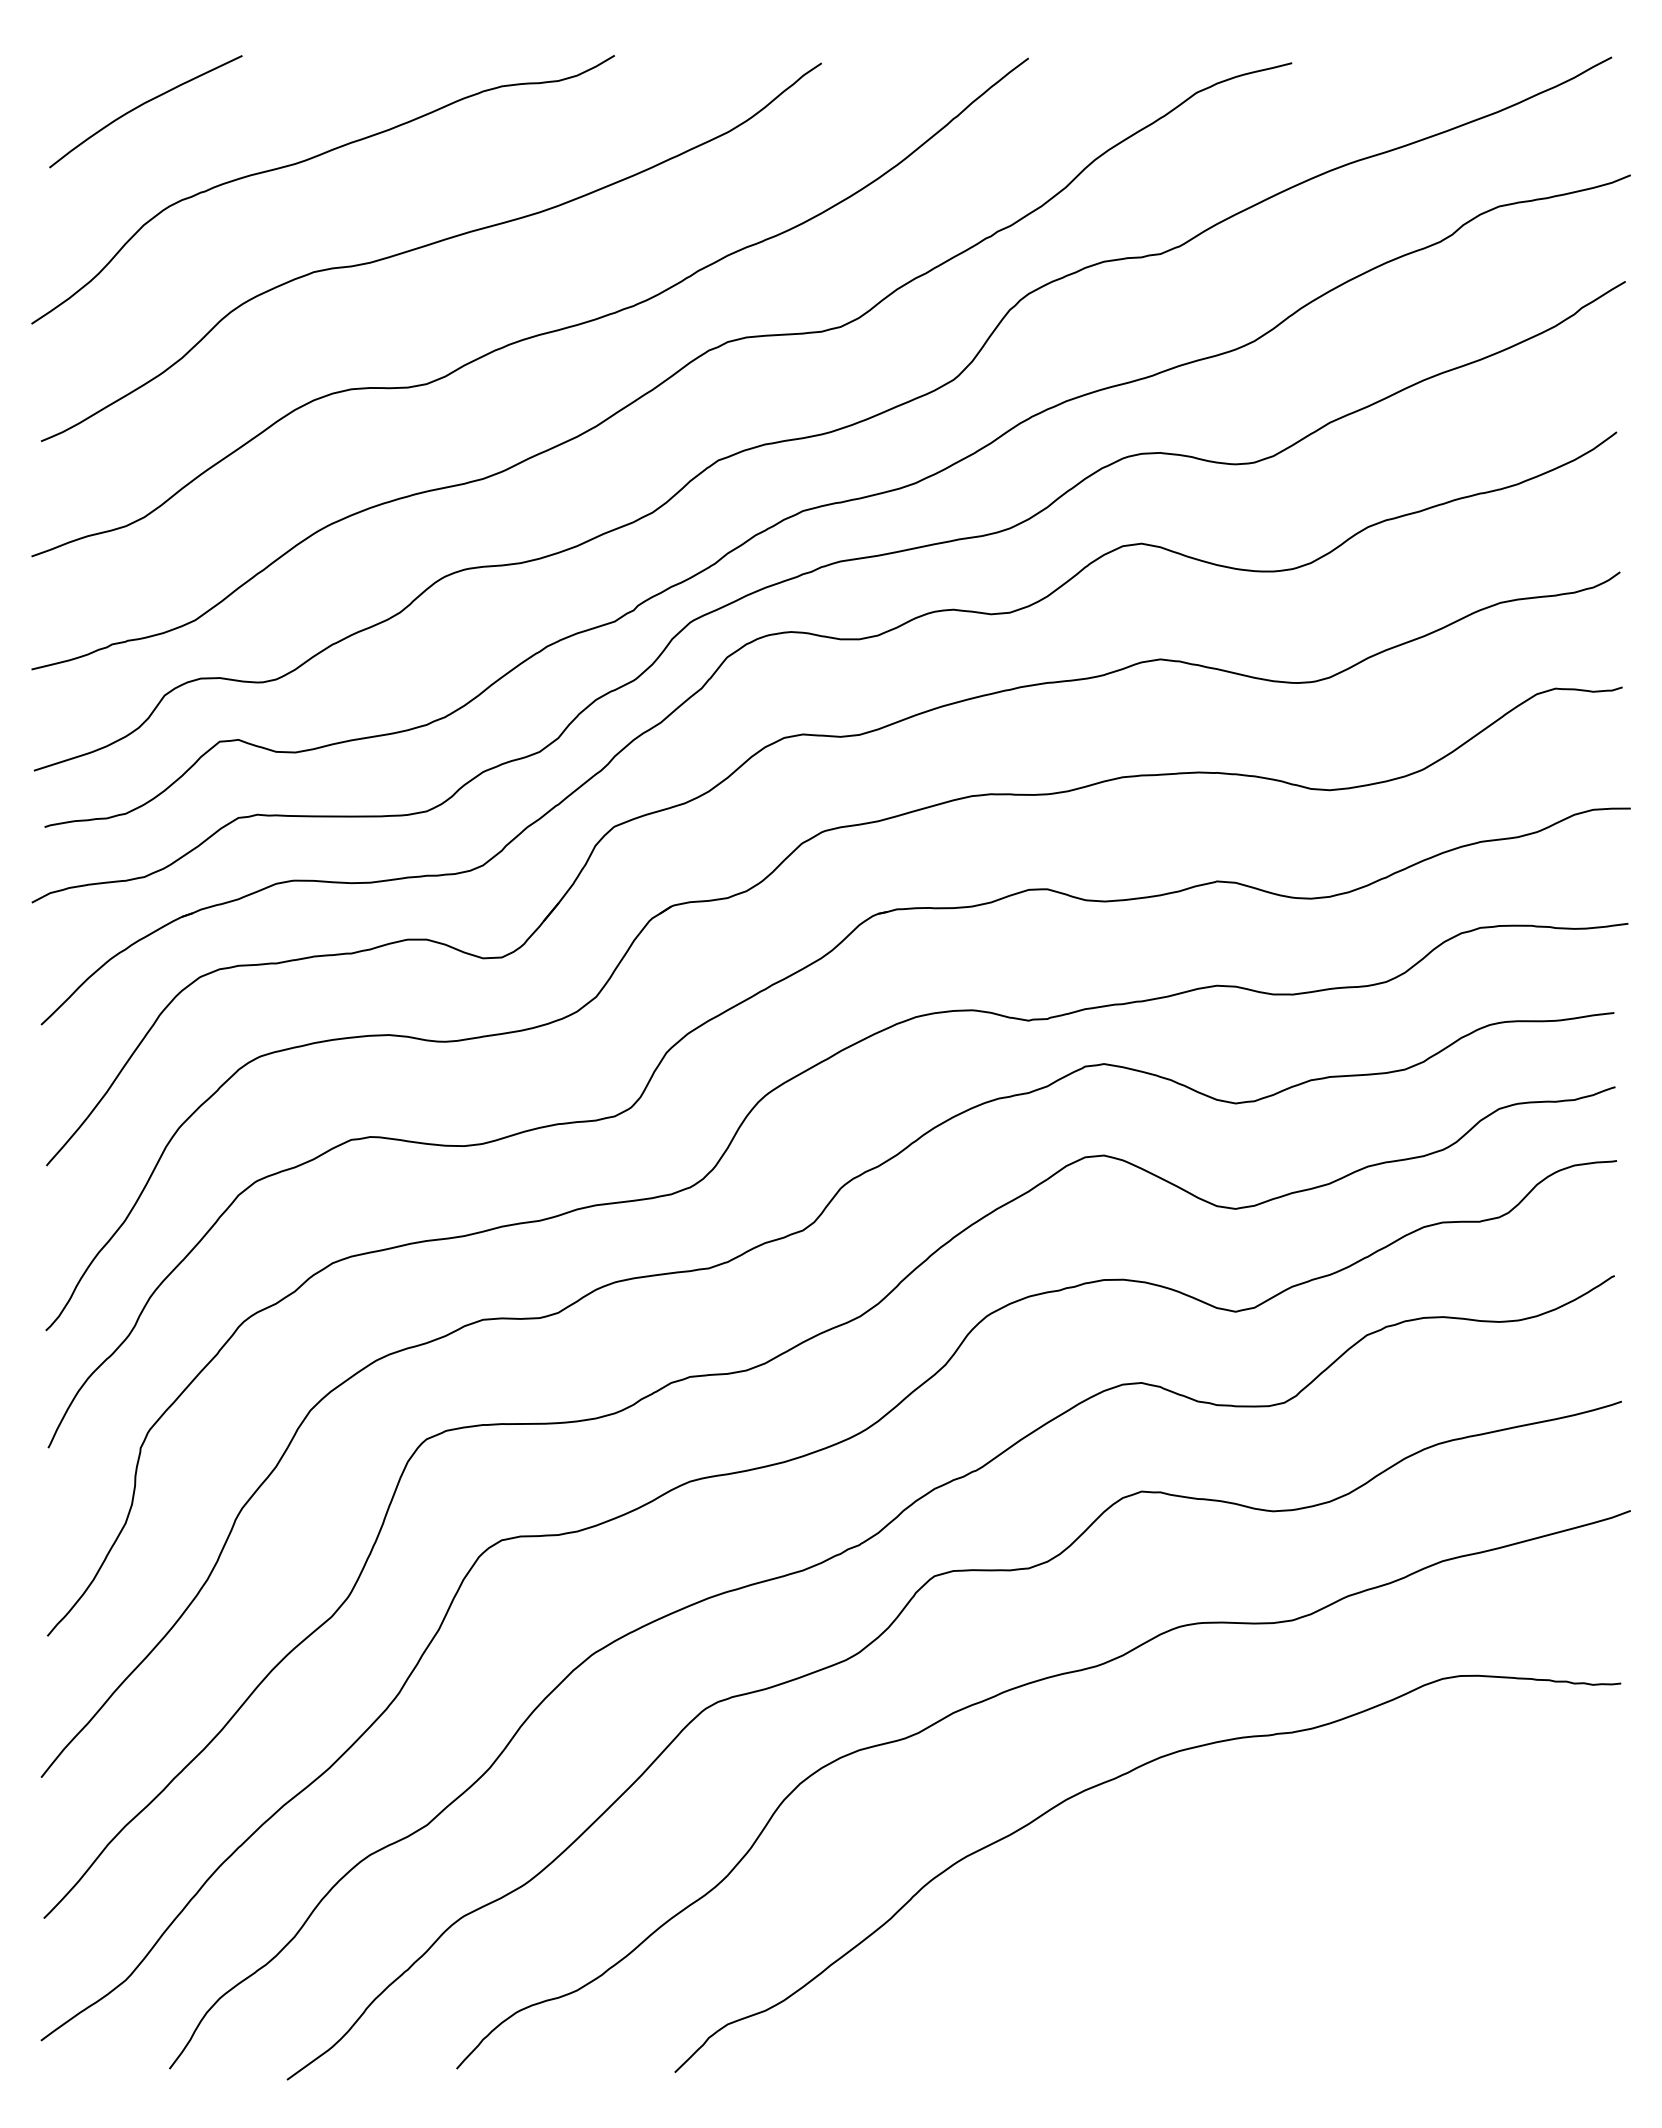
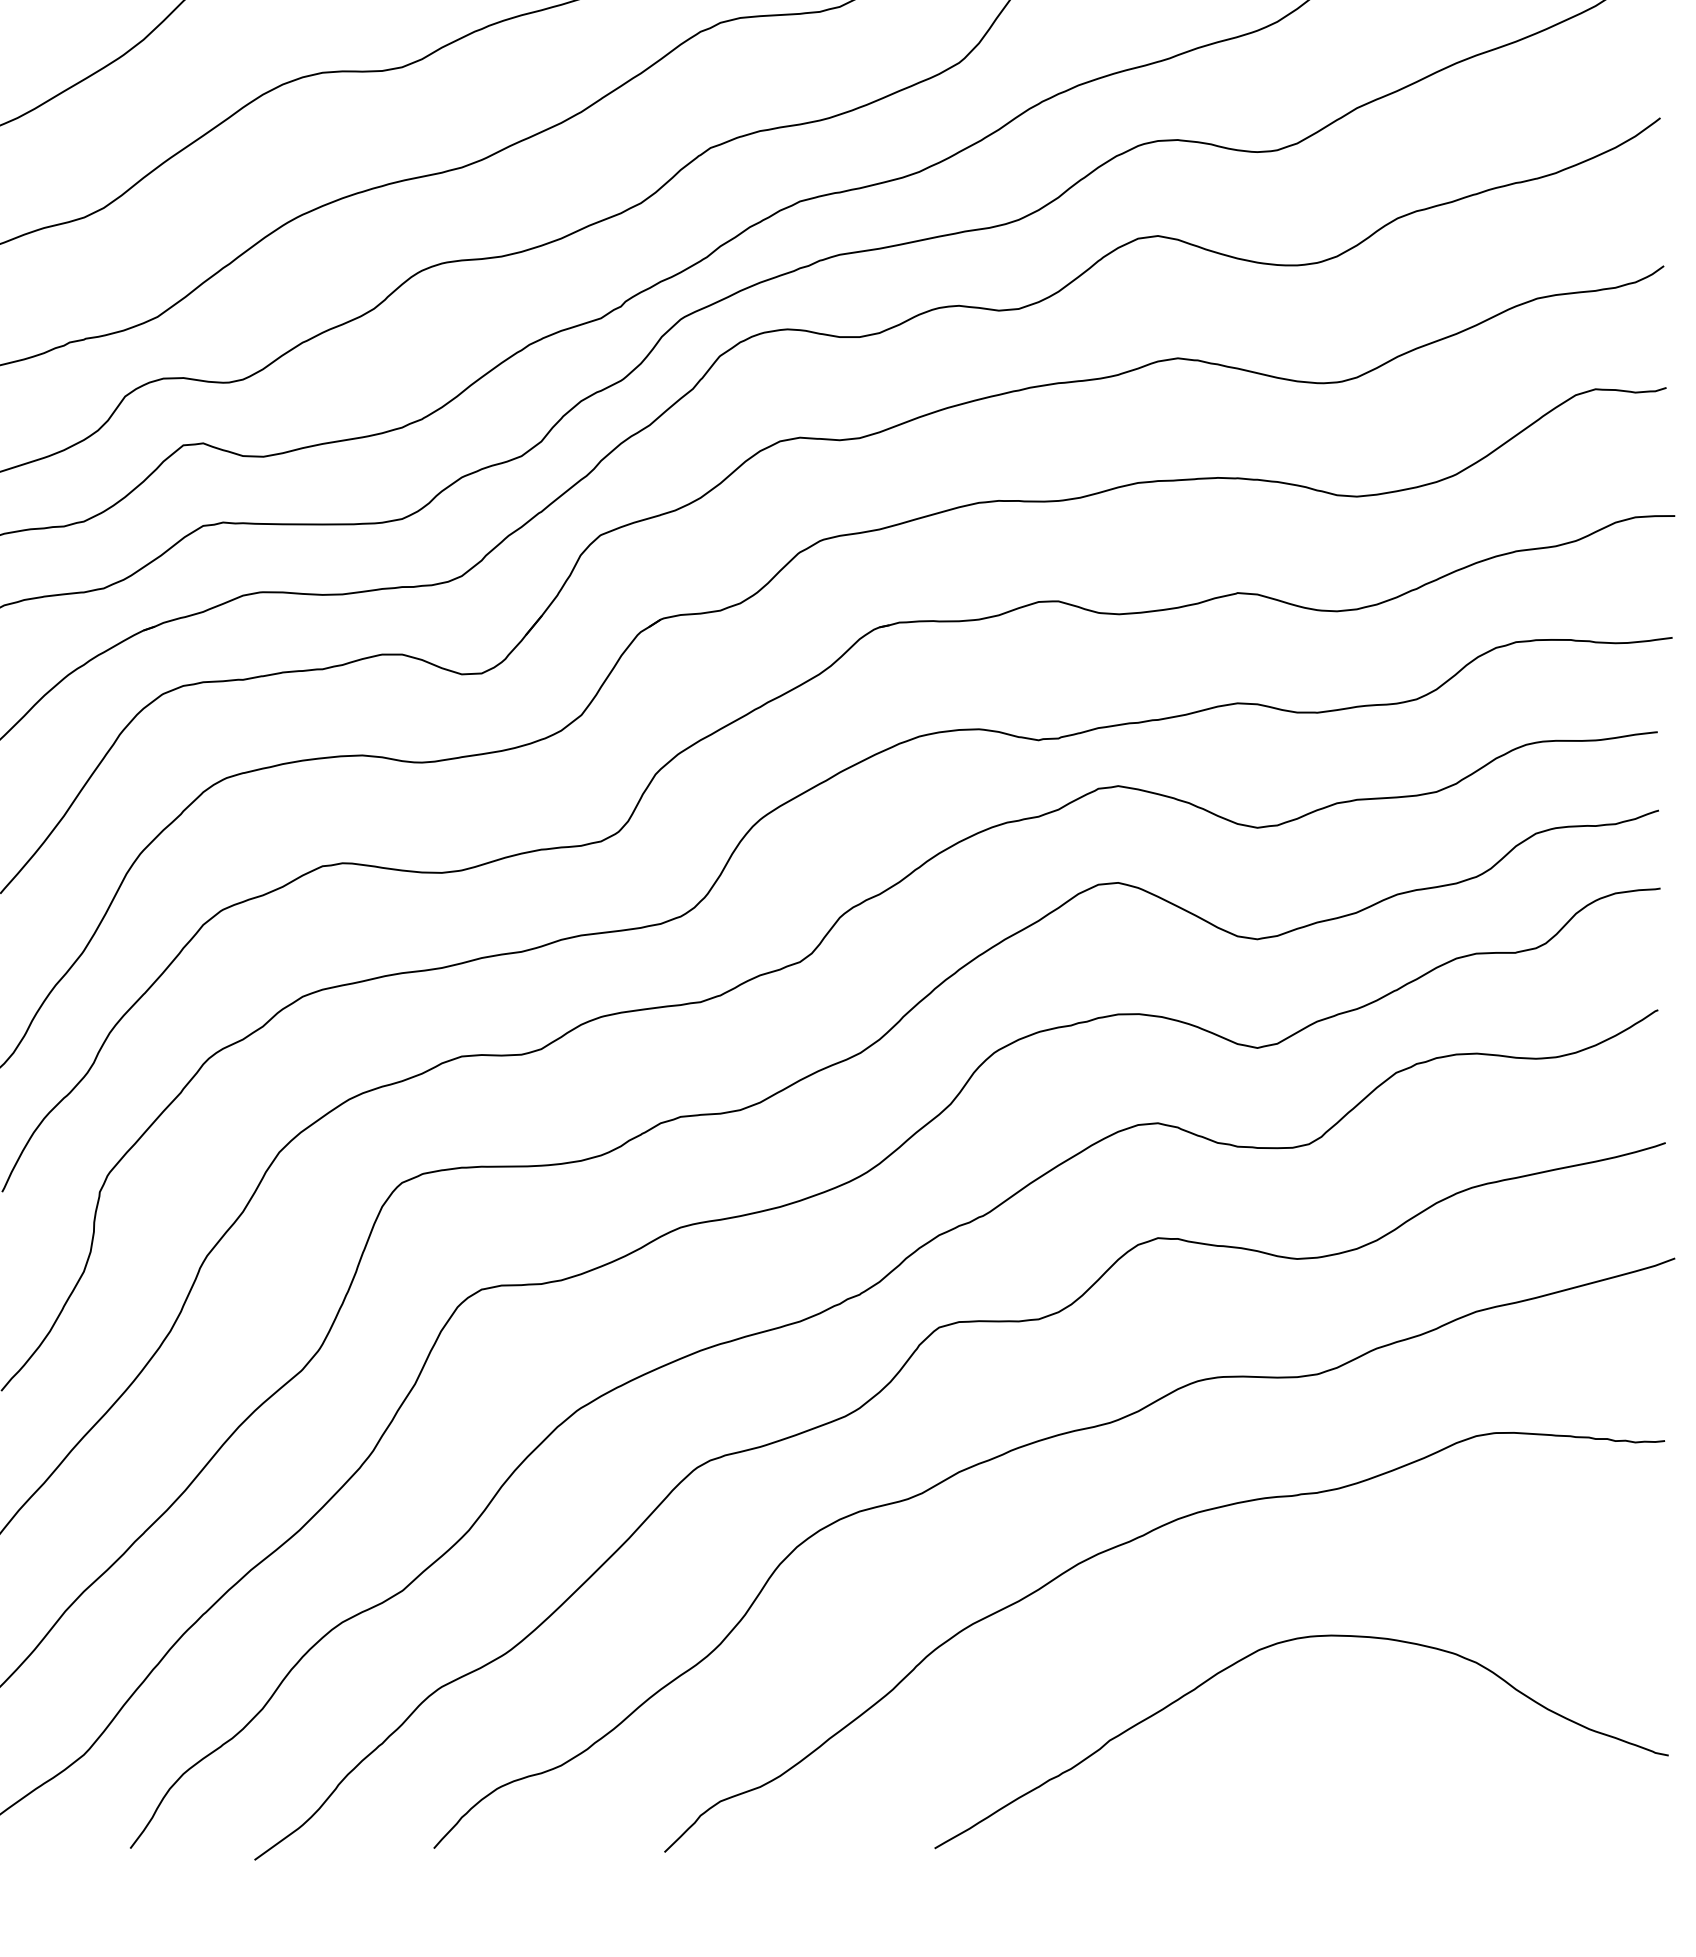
curve: (1248, 1878) -> (1271, 1647), added

